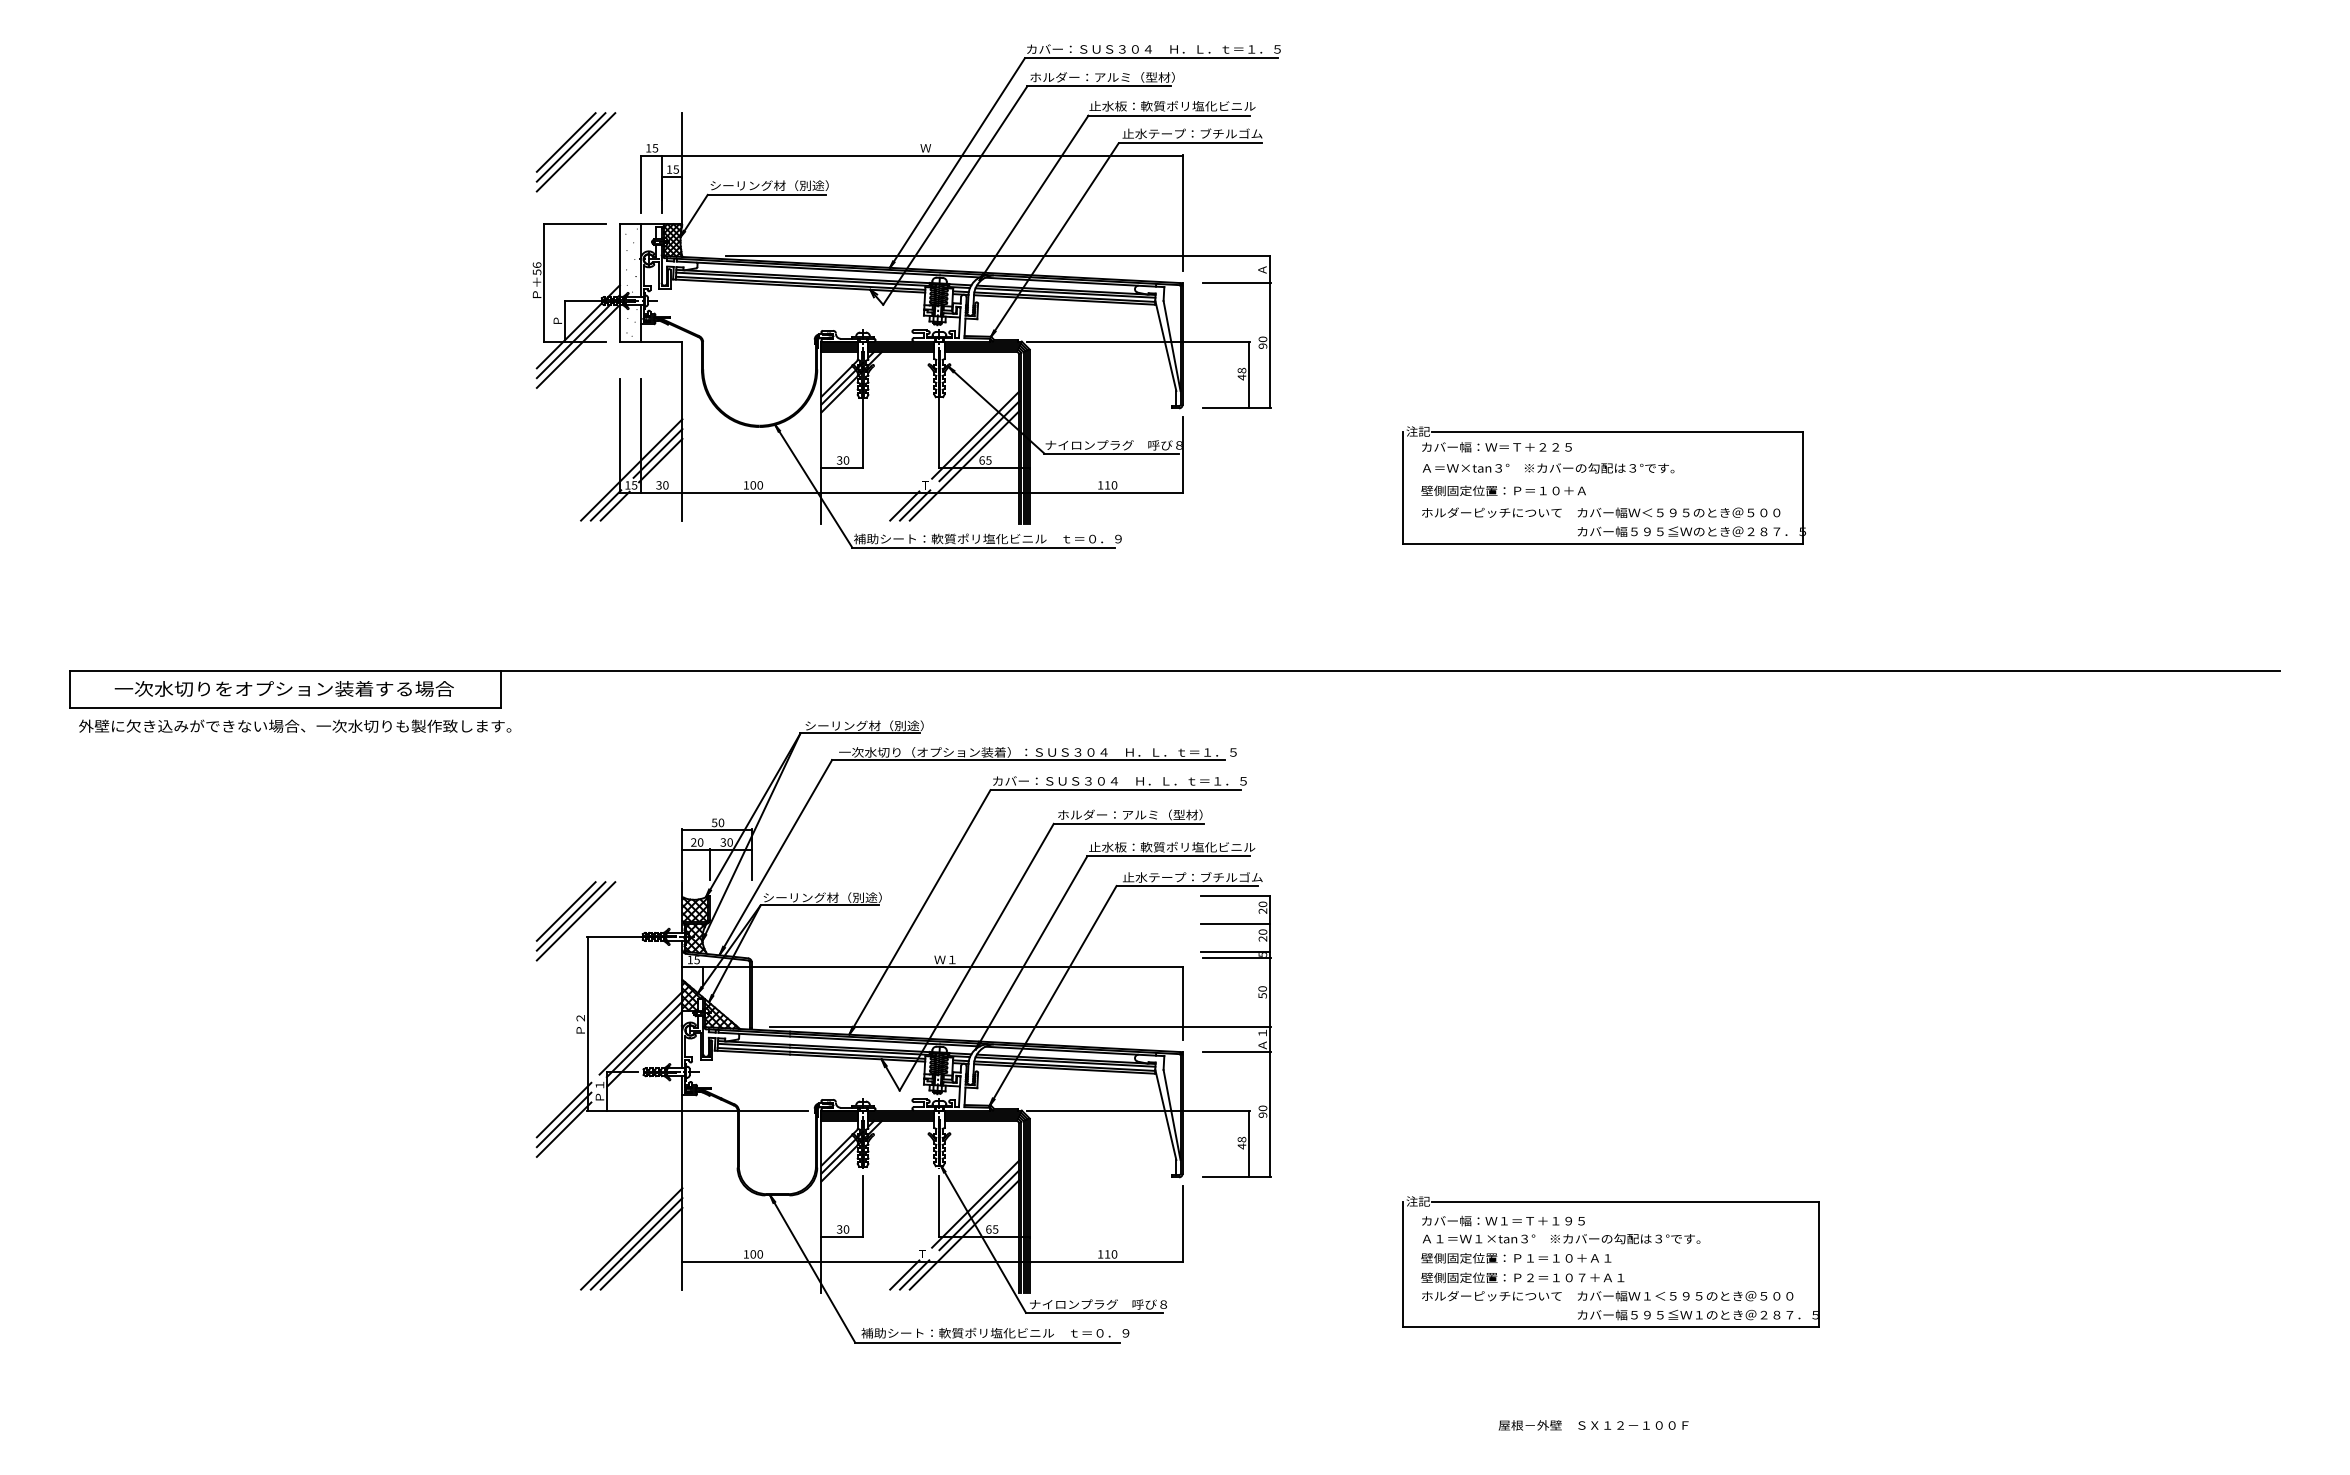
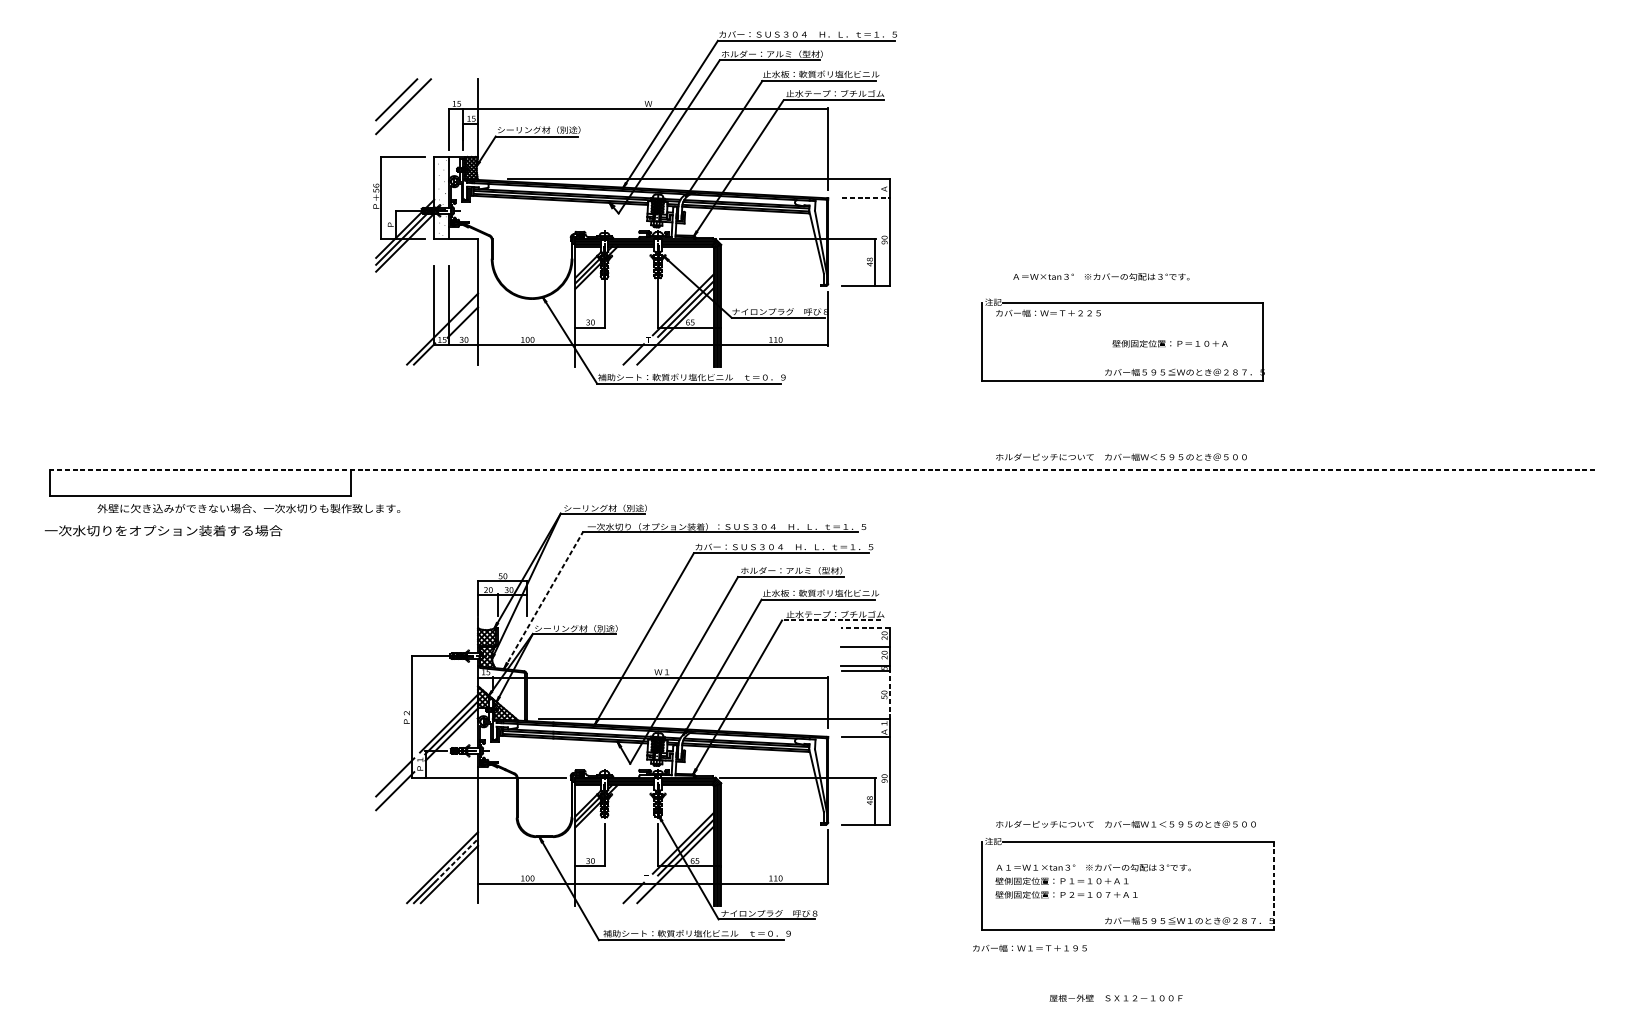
line: (570, 147) -> (399, 103), removed
line: (1237, 283) -> (866, 198), solid -> dashed
line: (657, 453) -> (460, 317), removed
text: (1548, 468) -> (1101, 276), moved
text: (1503, 490) -> (1169, 343), moved
line: (614, 505) -> (430, 354), removed
line: (915, 505) -> (641, 354), removed
text: (1601, 512) -> (1121, 456), moved
line: (1174, 670) -> (822, 469), solid -> dashed
text: (283, 688) -> (162, 530), moved
text: (295, 725) -> (249, 508), moved
line: (776, 856) -> (543, 599), solid -> dashed
line: (1187, 886) -> (831, 620), solid -> dashed
line: (1235, 896) -> (865, 627), solid -> dashed
part: (575, 921) -> (403, 645), removed
line: (1270, 992) -> (889, 695), solid -> dashed
line: (563, 1119) -> (394, 784), removed
text: (1503, 1220) -> (1029, 947), moved
line: (652, 1228) -> (457, 860), solid -> dashed
line: (1819, 1264) -> (1274, 885), solid -> dashed
line: (914, 1274) -> (640, 892), removed
text: (1607, 1296) -> (1125, 824), moved

